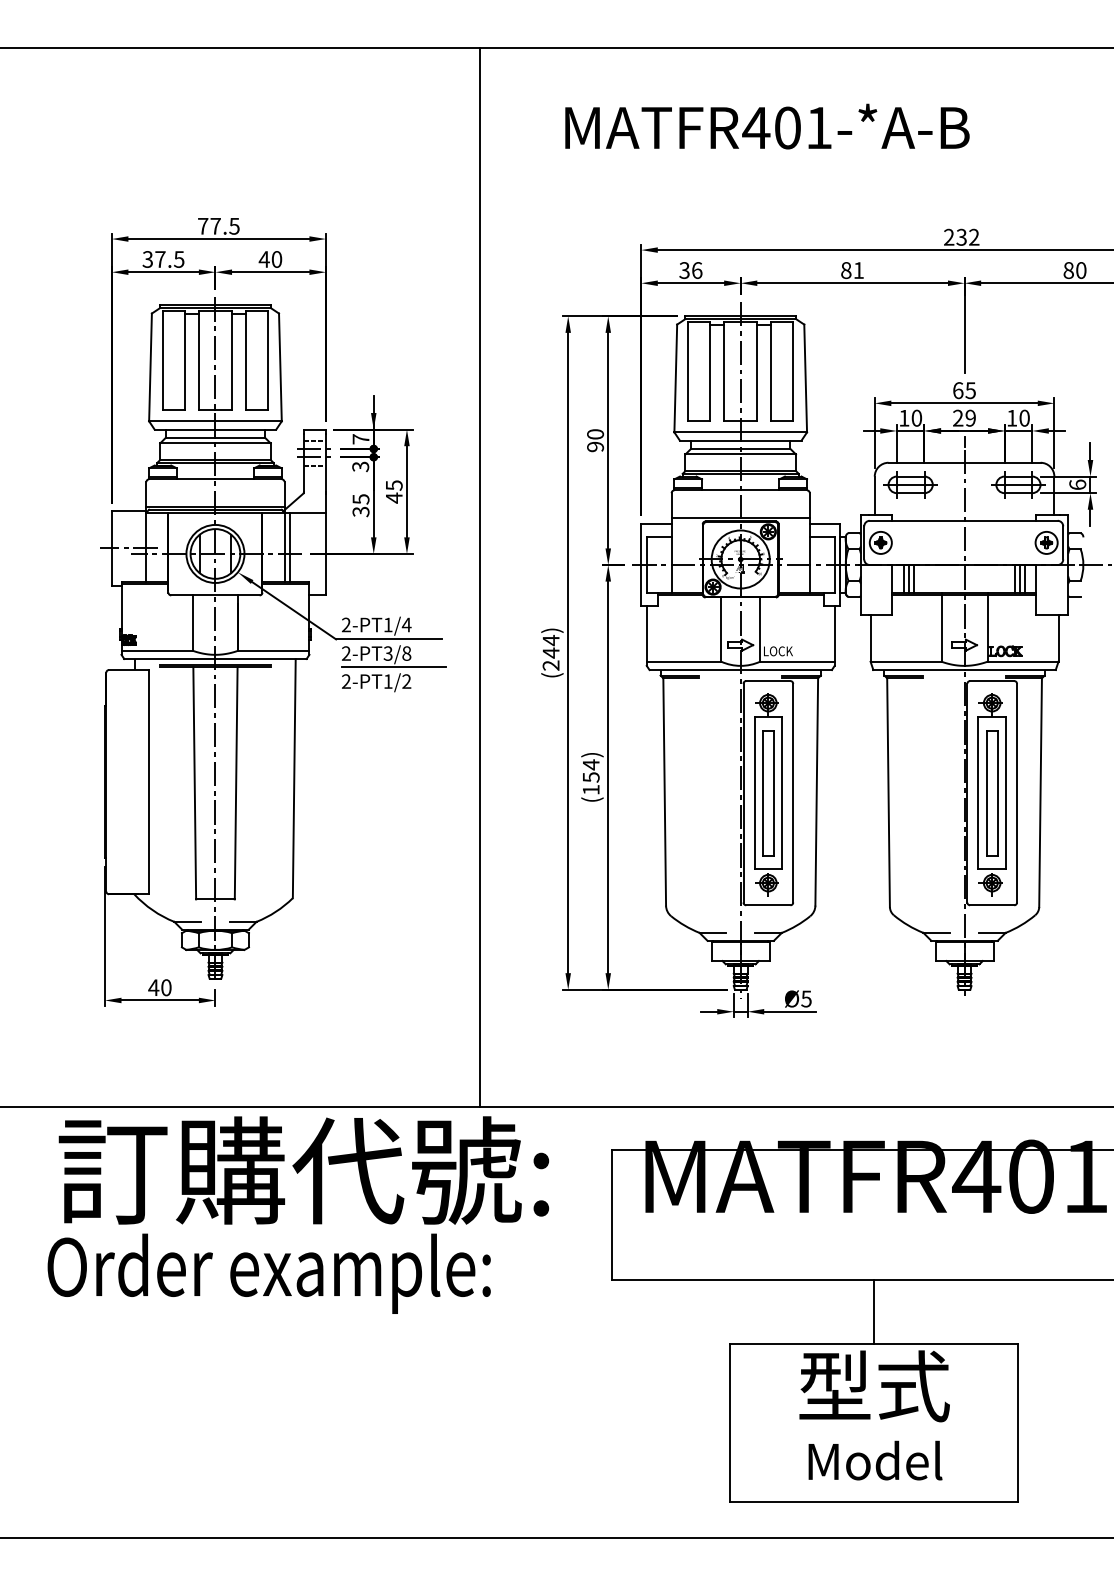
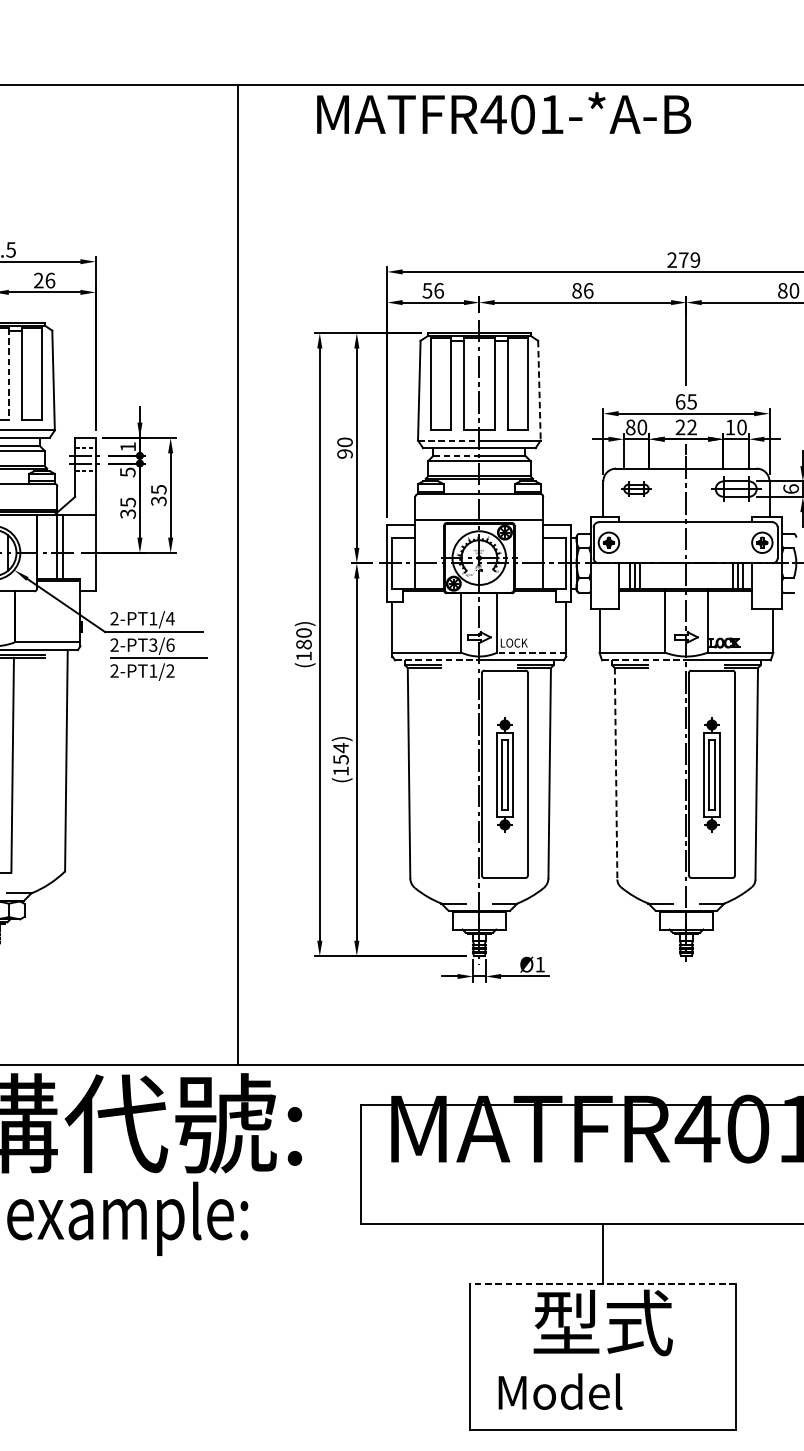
text: (767, 126) -> (504, 113), moved
text: (967, 236) -> (689, 259), 232 -> 279
text: (270, 259) -> (44, 280), 40 -> 26
text: (684, 270) -> (427, 290), 36 -> 56
text: (859, 270) -> (589, 290), 81 -> 86
line: (232, 360) -> (9, 374), solid -> dashed
line: (805, 378) -> (539, 390), solid -> dashed
text: (904, 417) -> (630, 426), 10 -> 80
text: (970, 418) -> (691, 427), 29 -> 22
line: (708, 432) -> (449, 440), solid -> dashed
text: (360, 439) -> (127, 447), 7 -> 1
line: (715, 448) -> (456, 455), solid -> dashed
text: (360, 466) -> (127, 472), 3 -> 5
part: (910, 484) -> (636, 488), size x0.6
text: (393, 497) -> (158, 500), 45 -> 35
text: (550, 652) -> (303, 644), (244) -> (180)
text: (406, 653) -> (170, 645), 2-PT3/8 -> 2-PT3/6
line: (796, 661) -> (530, 652), solid -> dashed
line: (695, 670) -> (437, 660), solid -> dashed
line: (918, 670) -> (643, 660), solid -> dashed
line: (888, 793) -> (616, 774), solid -> dashed
part: (768, 794) -> (505, 775), size x0.6
part: (991, 794) -> (711, 775), size x0.6
text: (806, 998) -> (540, 964), Ø5 -> Ø1
line: (874, 1344) -> (603, 1284), solid -> dashed
text: (875, 1460) -> (560, 1391), moved

